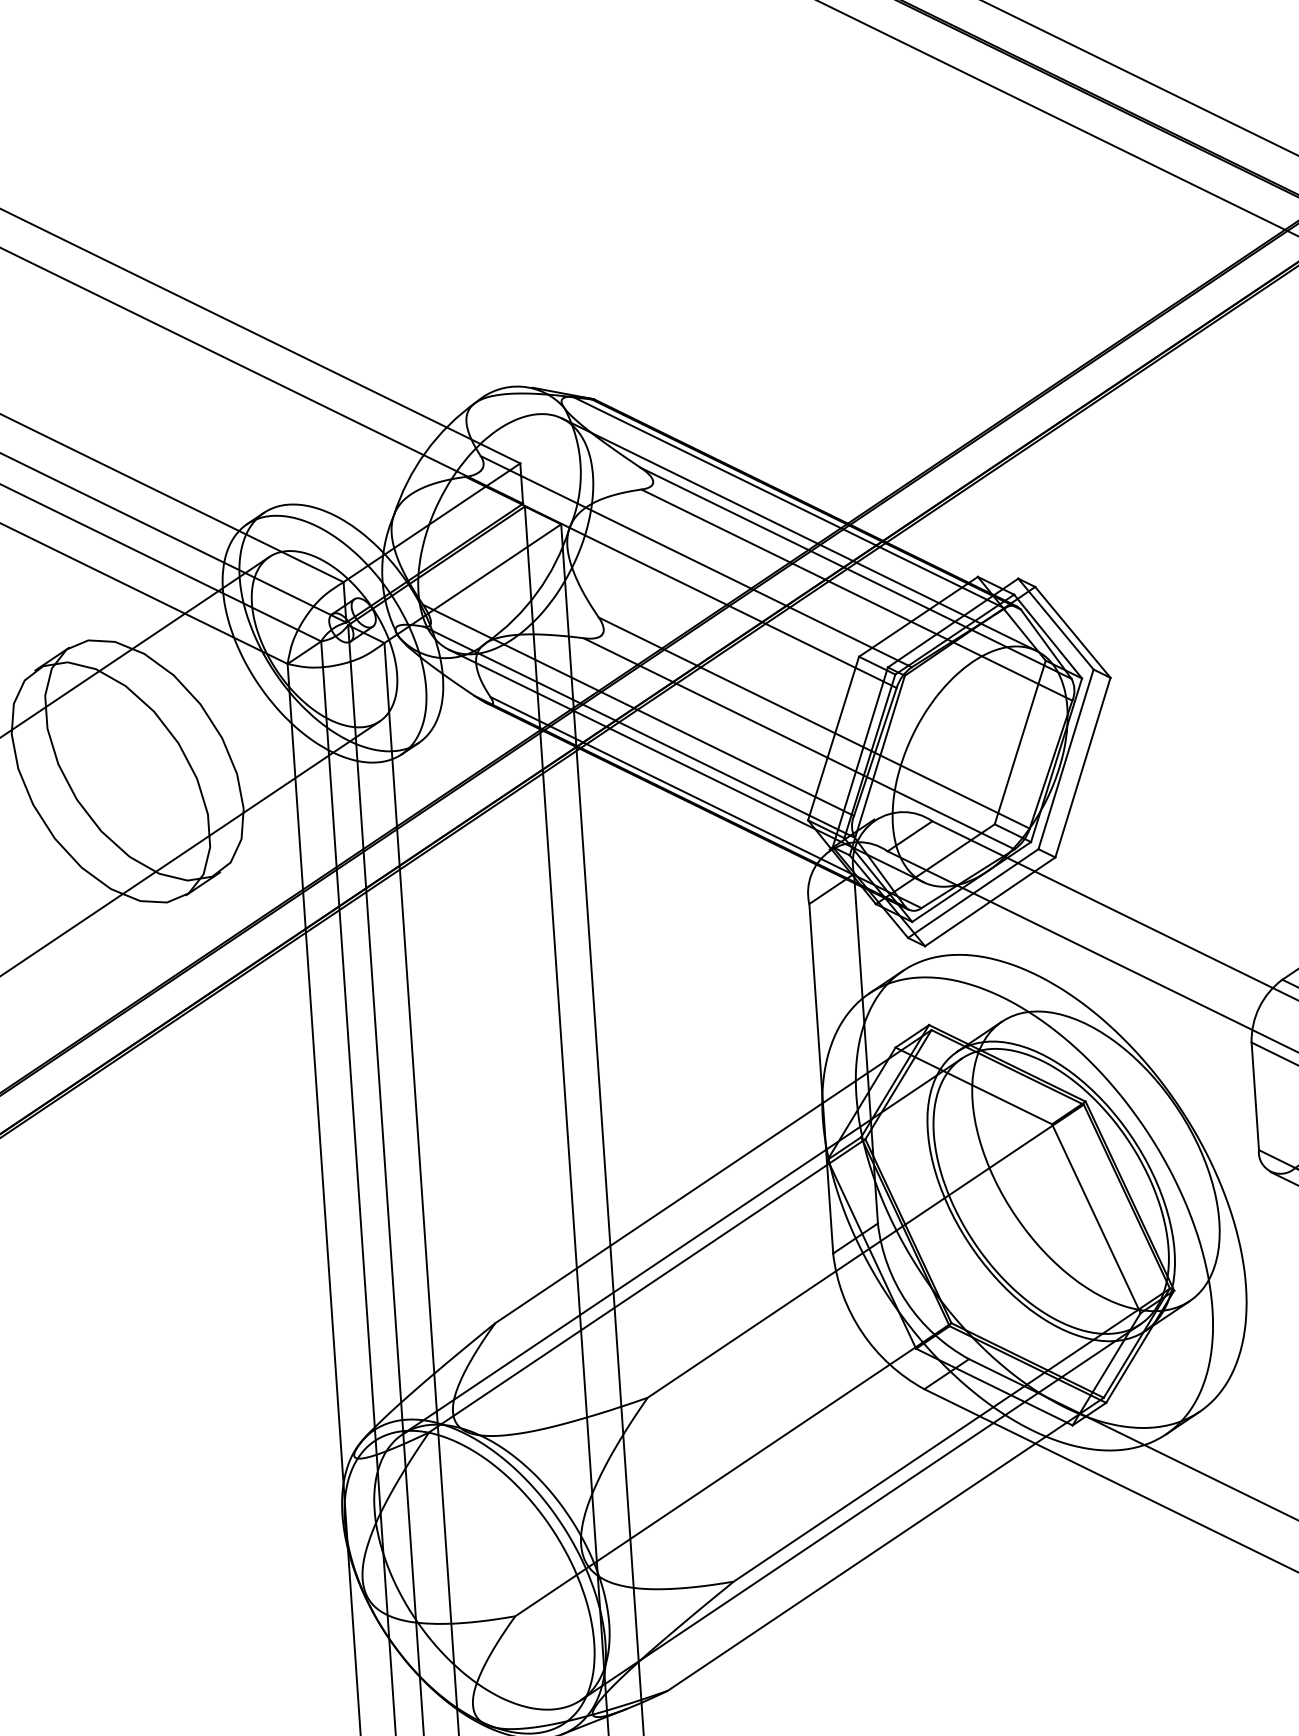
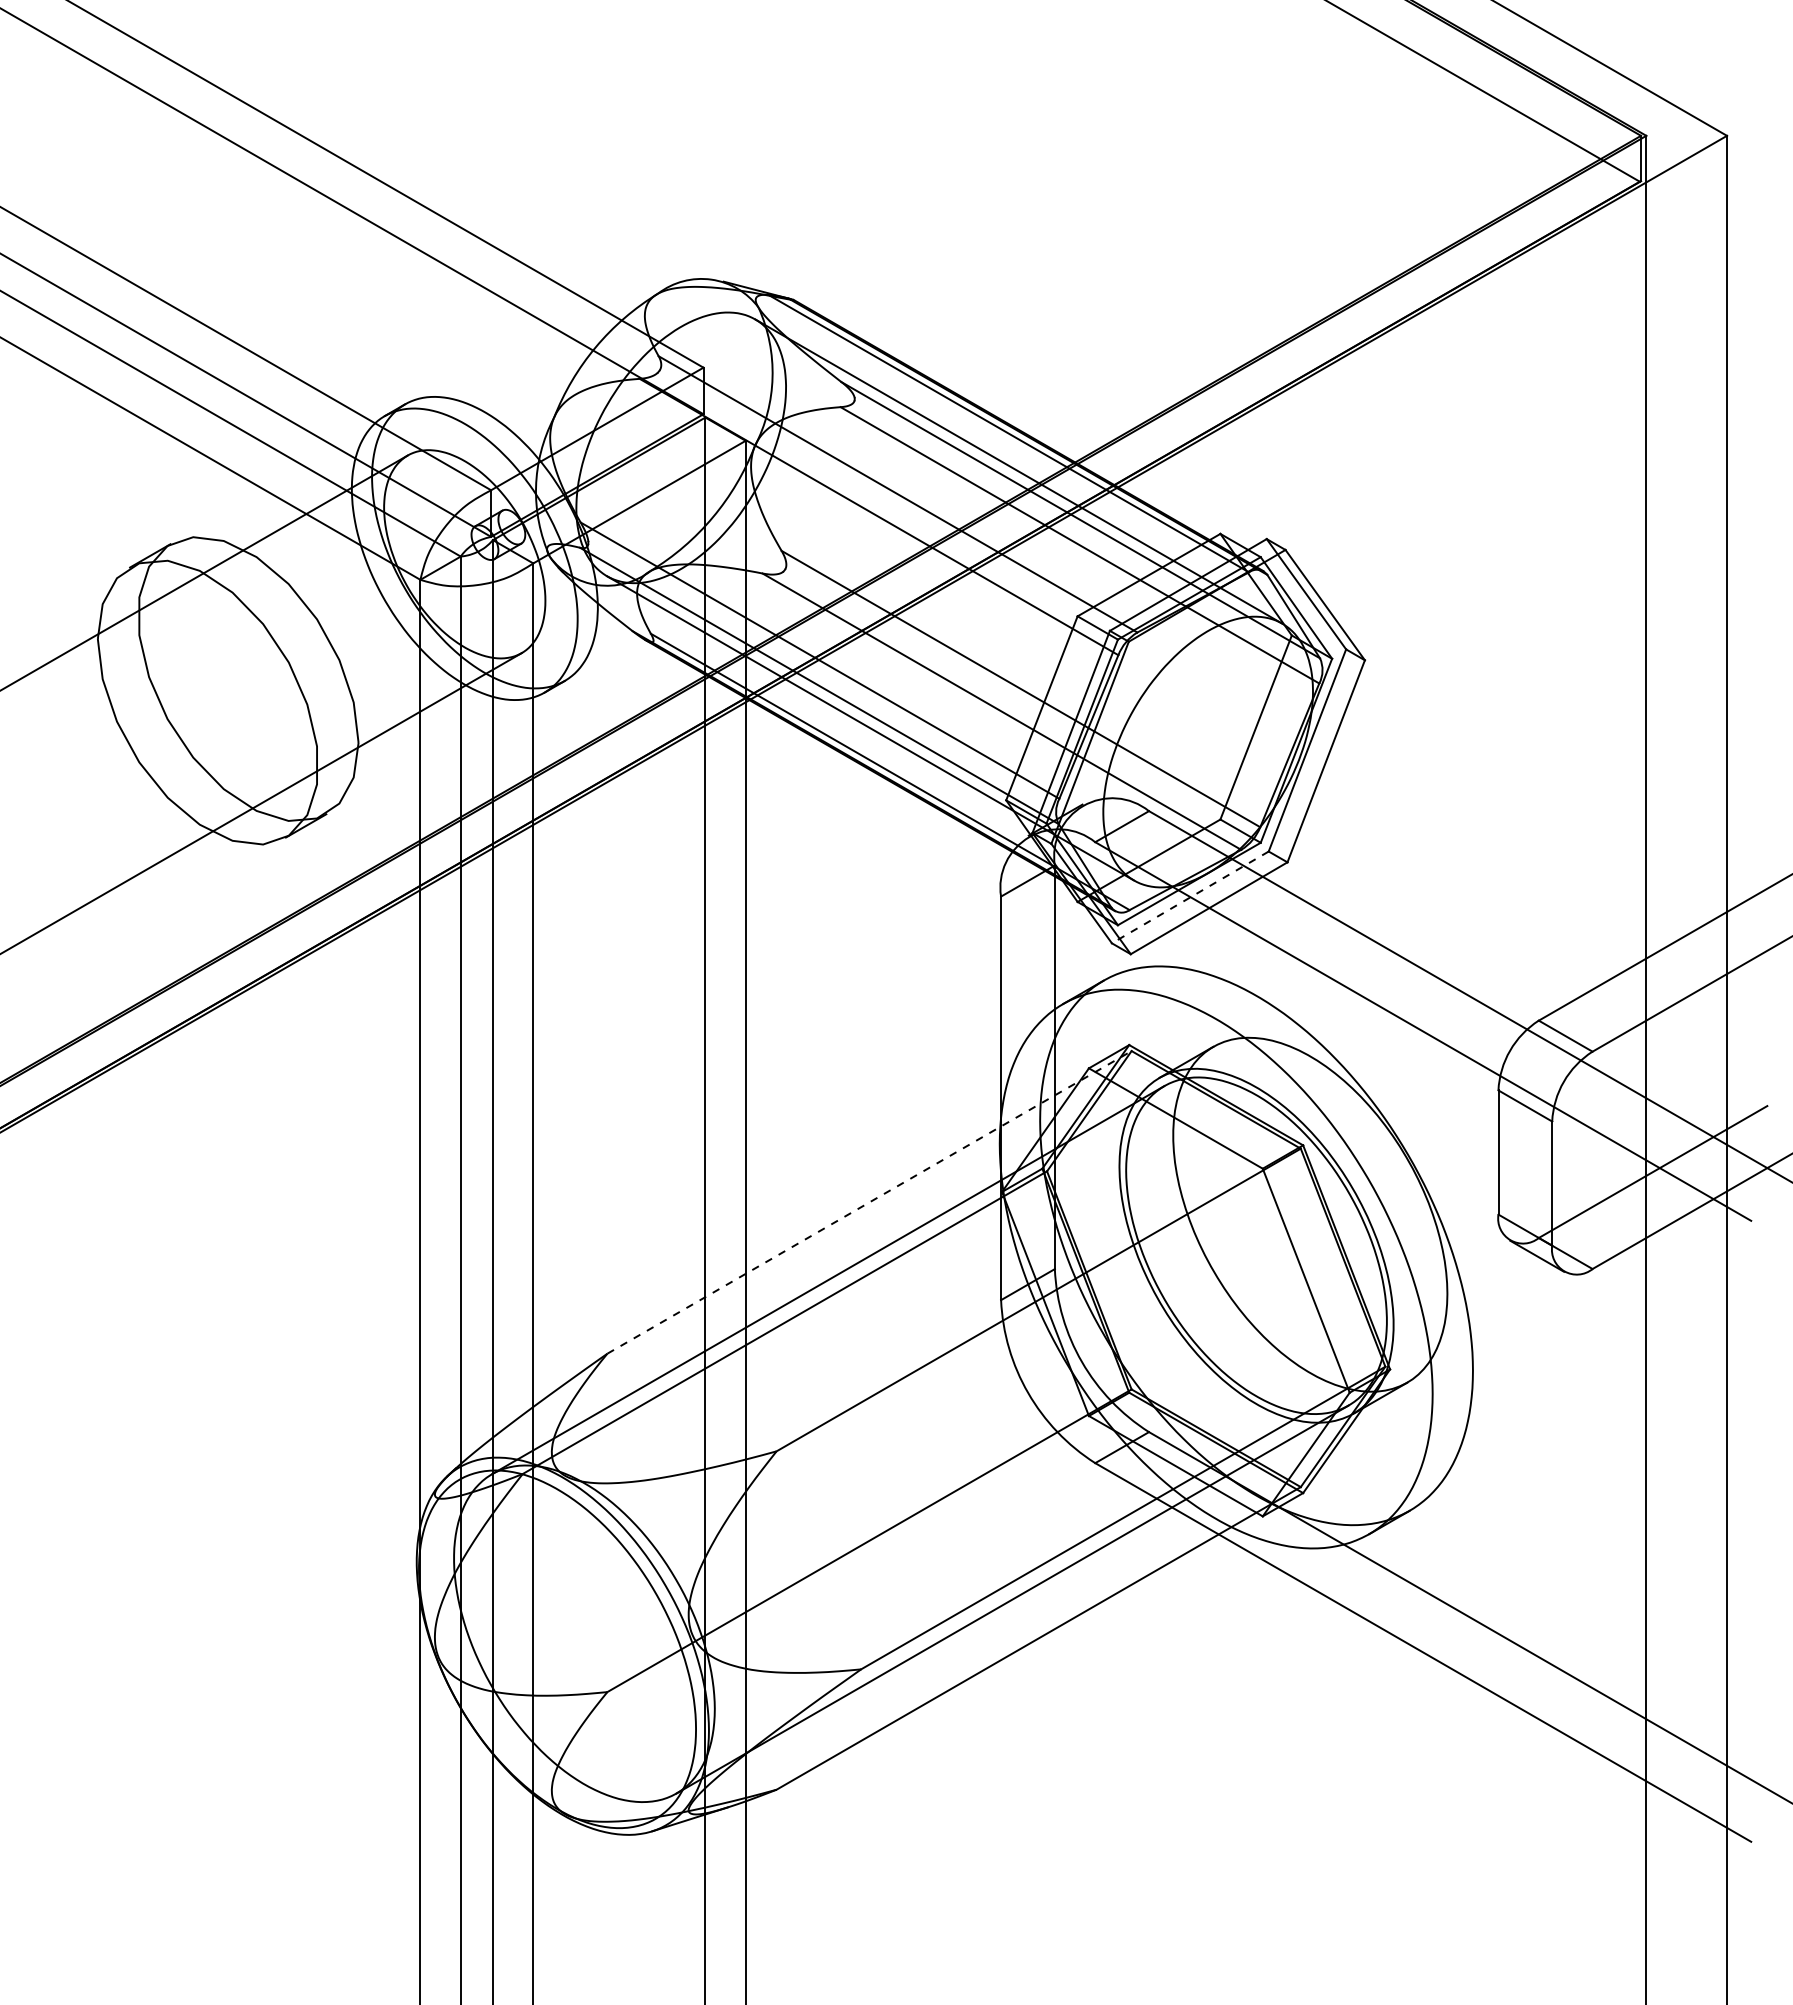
line: (973, 893) -> (1190, 897), solid -> dashed
line: (713, 1176) -> (869, 1202), solid -> dashed

